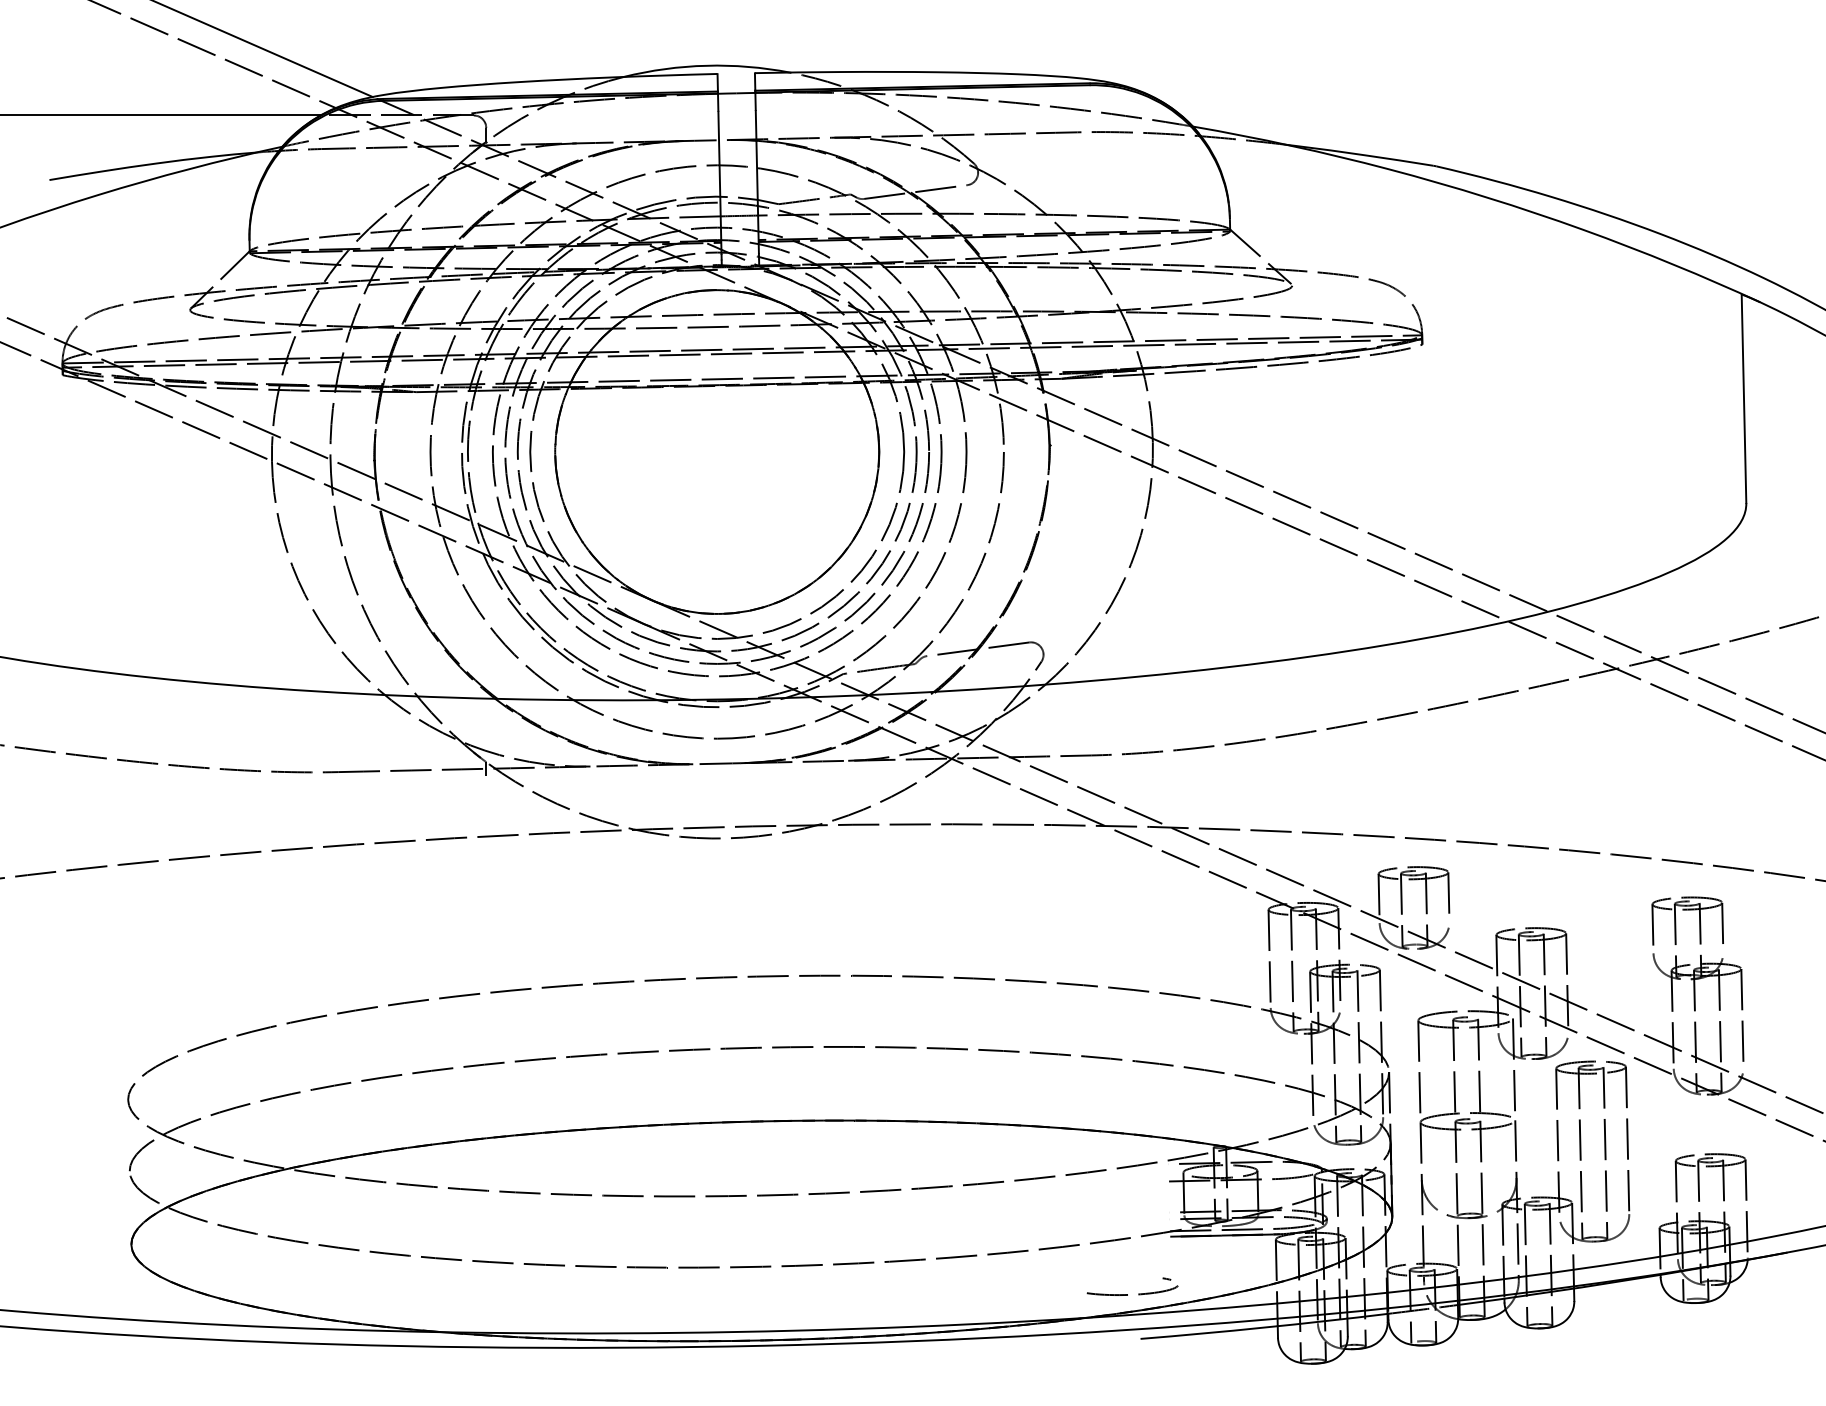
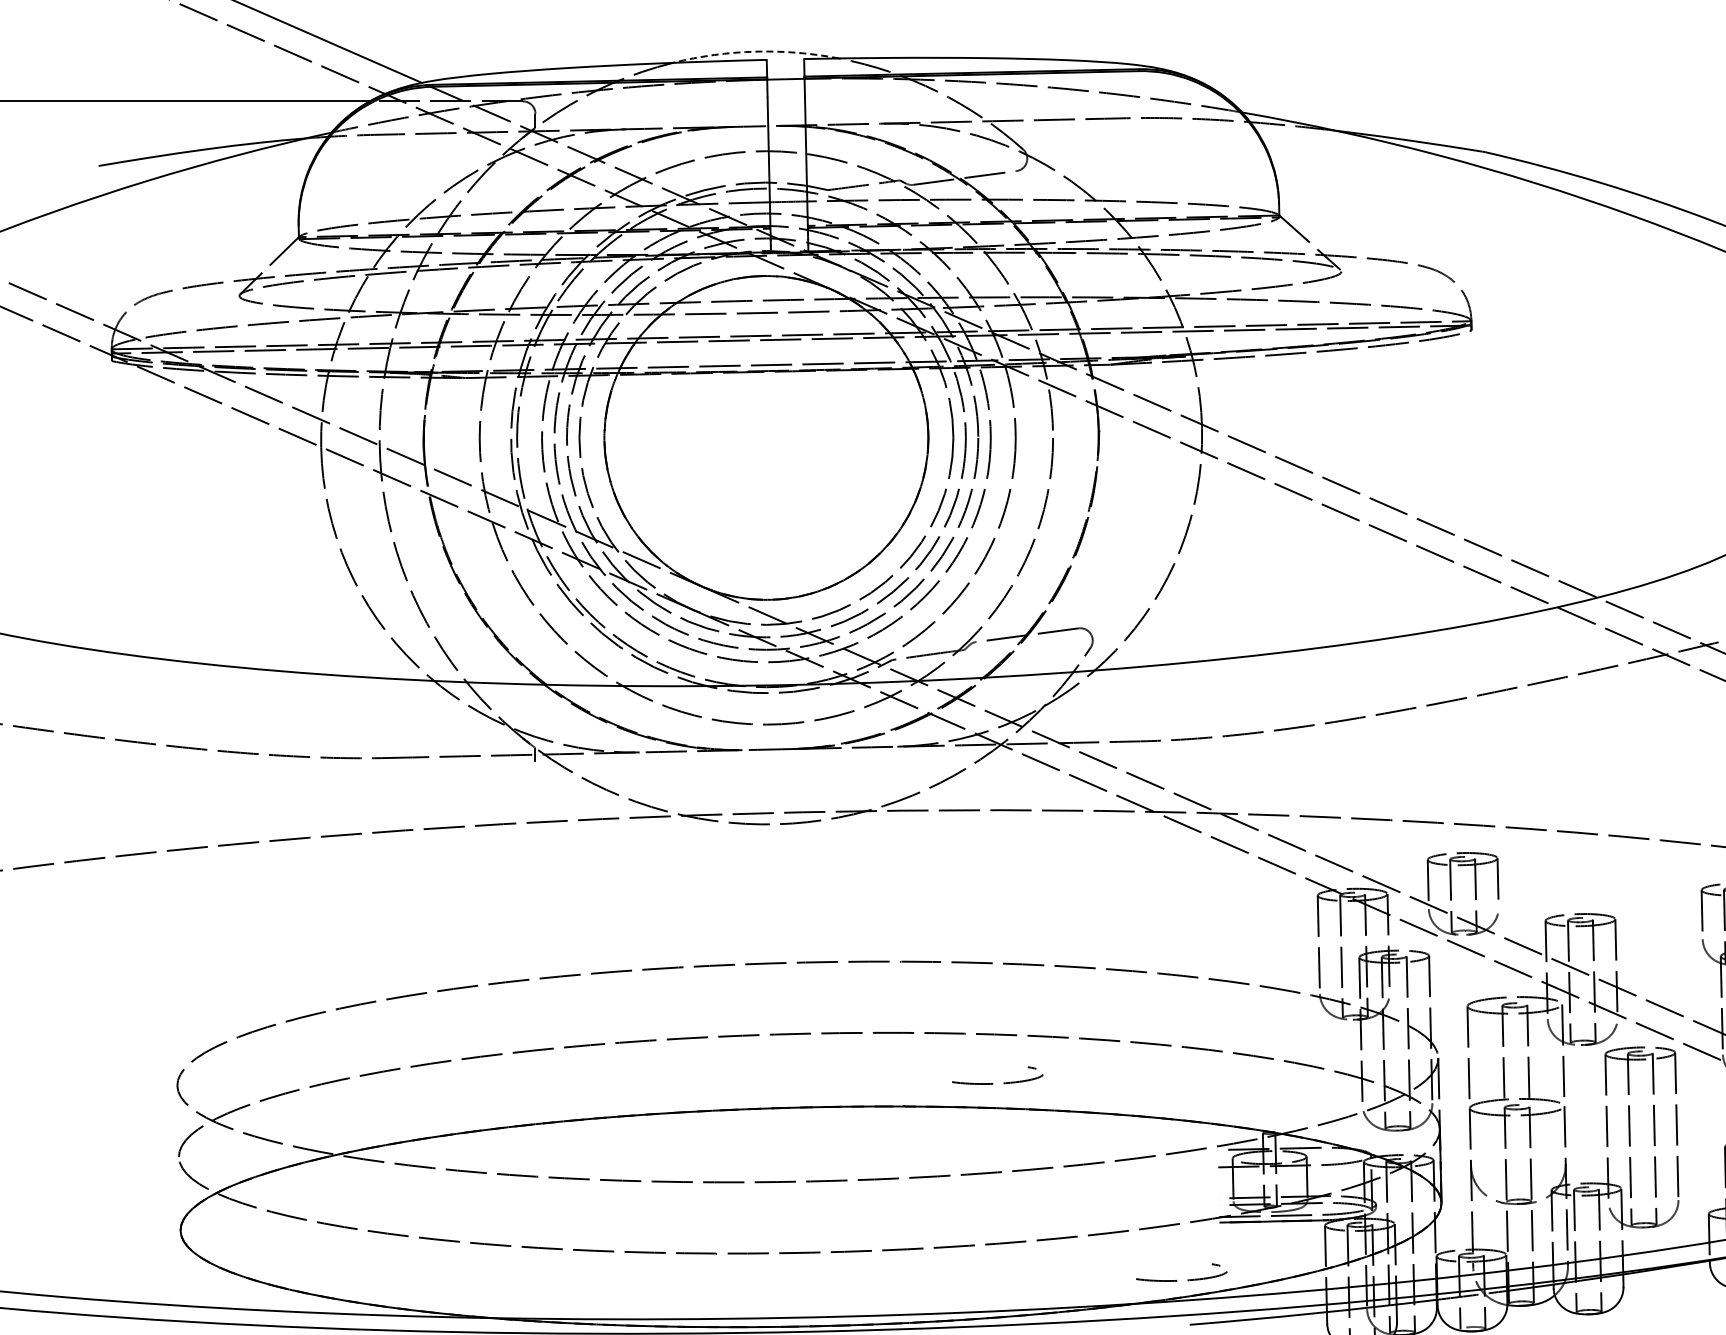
arc: (706, 65) -> (755, 51), solid -> dashed
curve: (954, 1096) -> (1003, 1082), added

